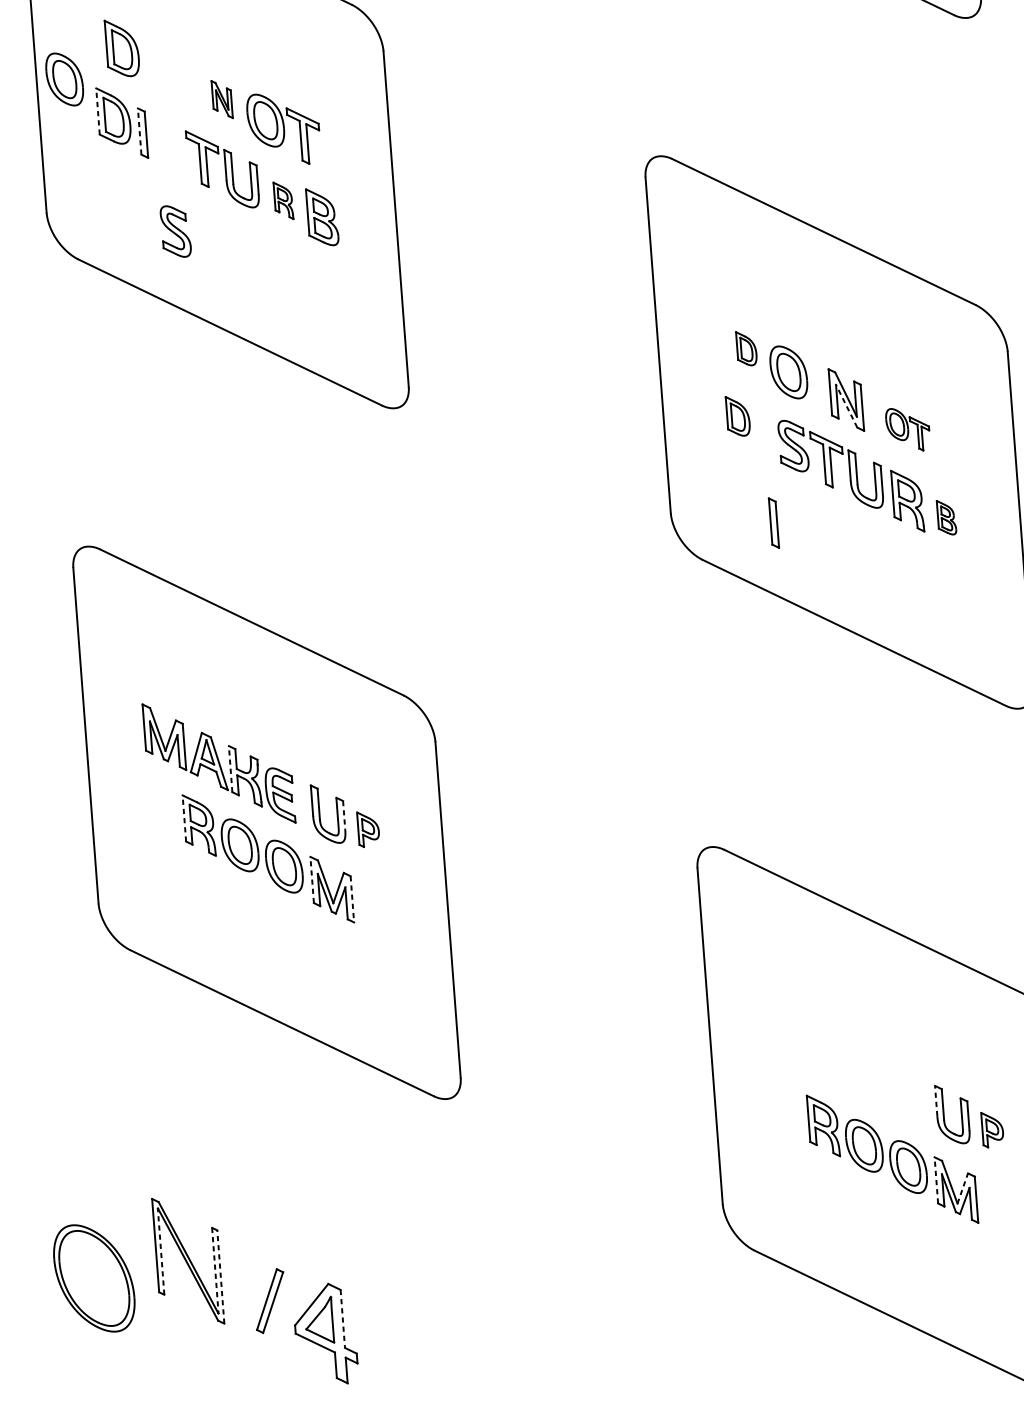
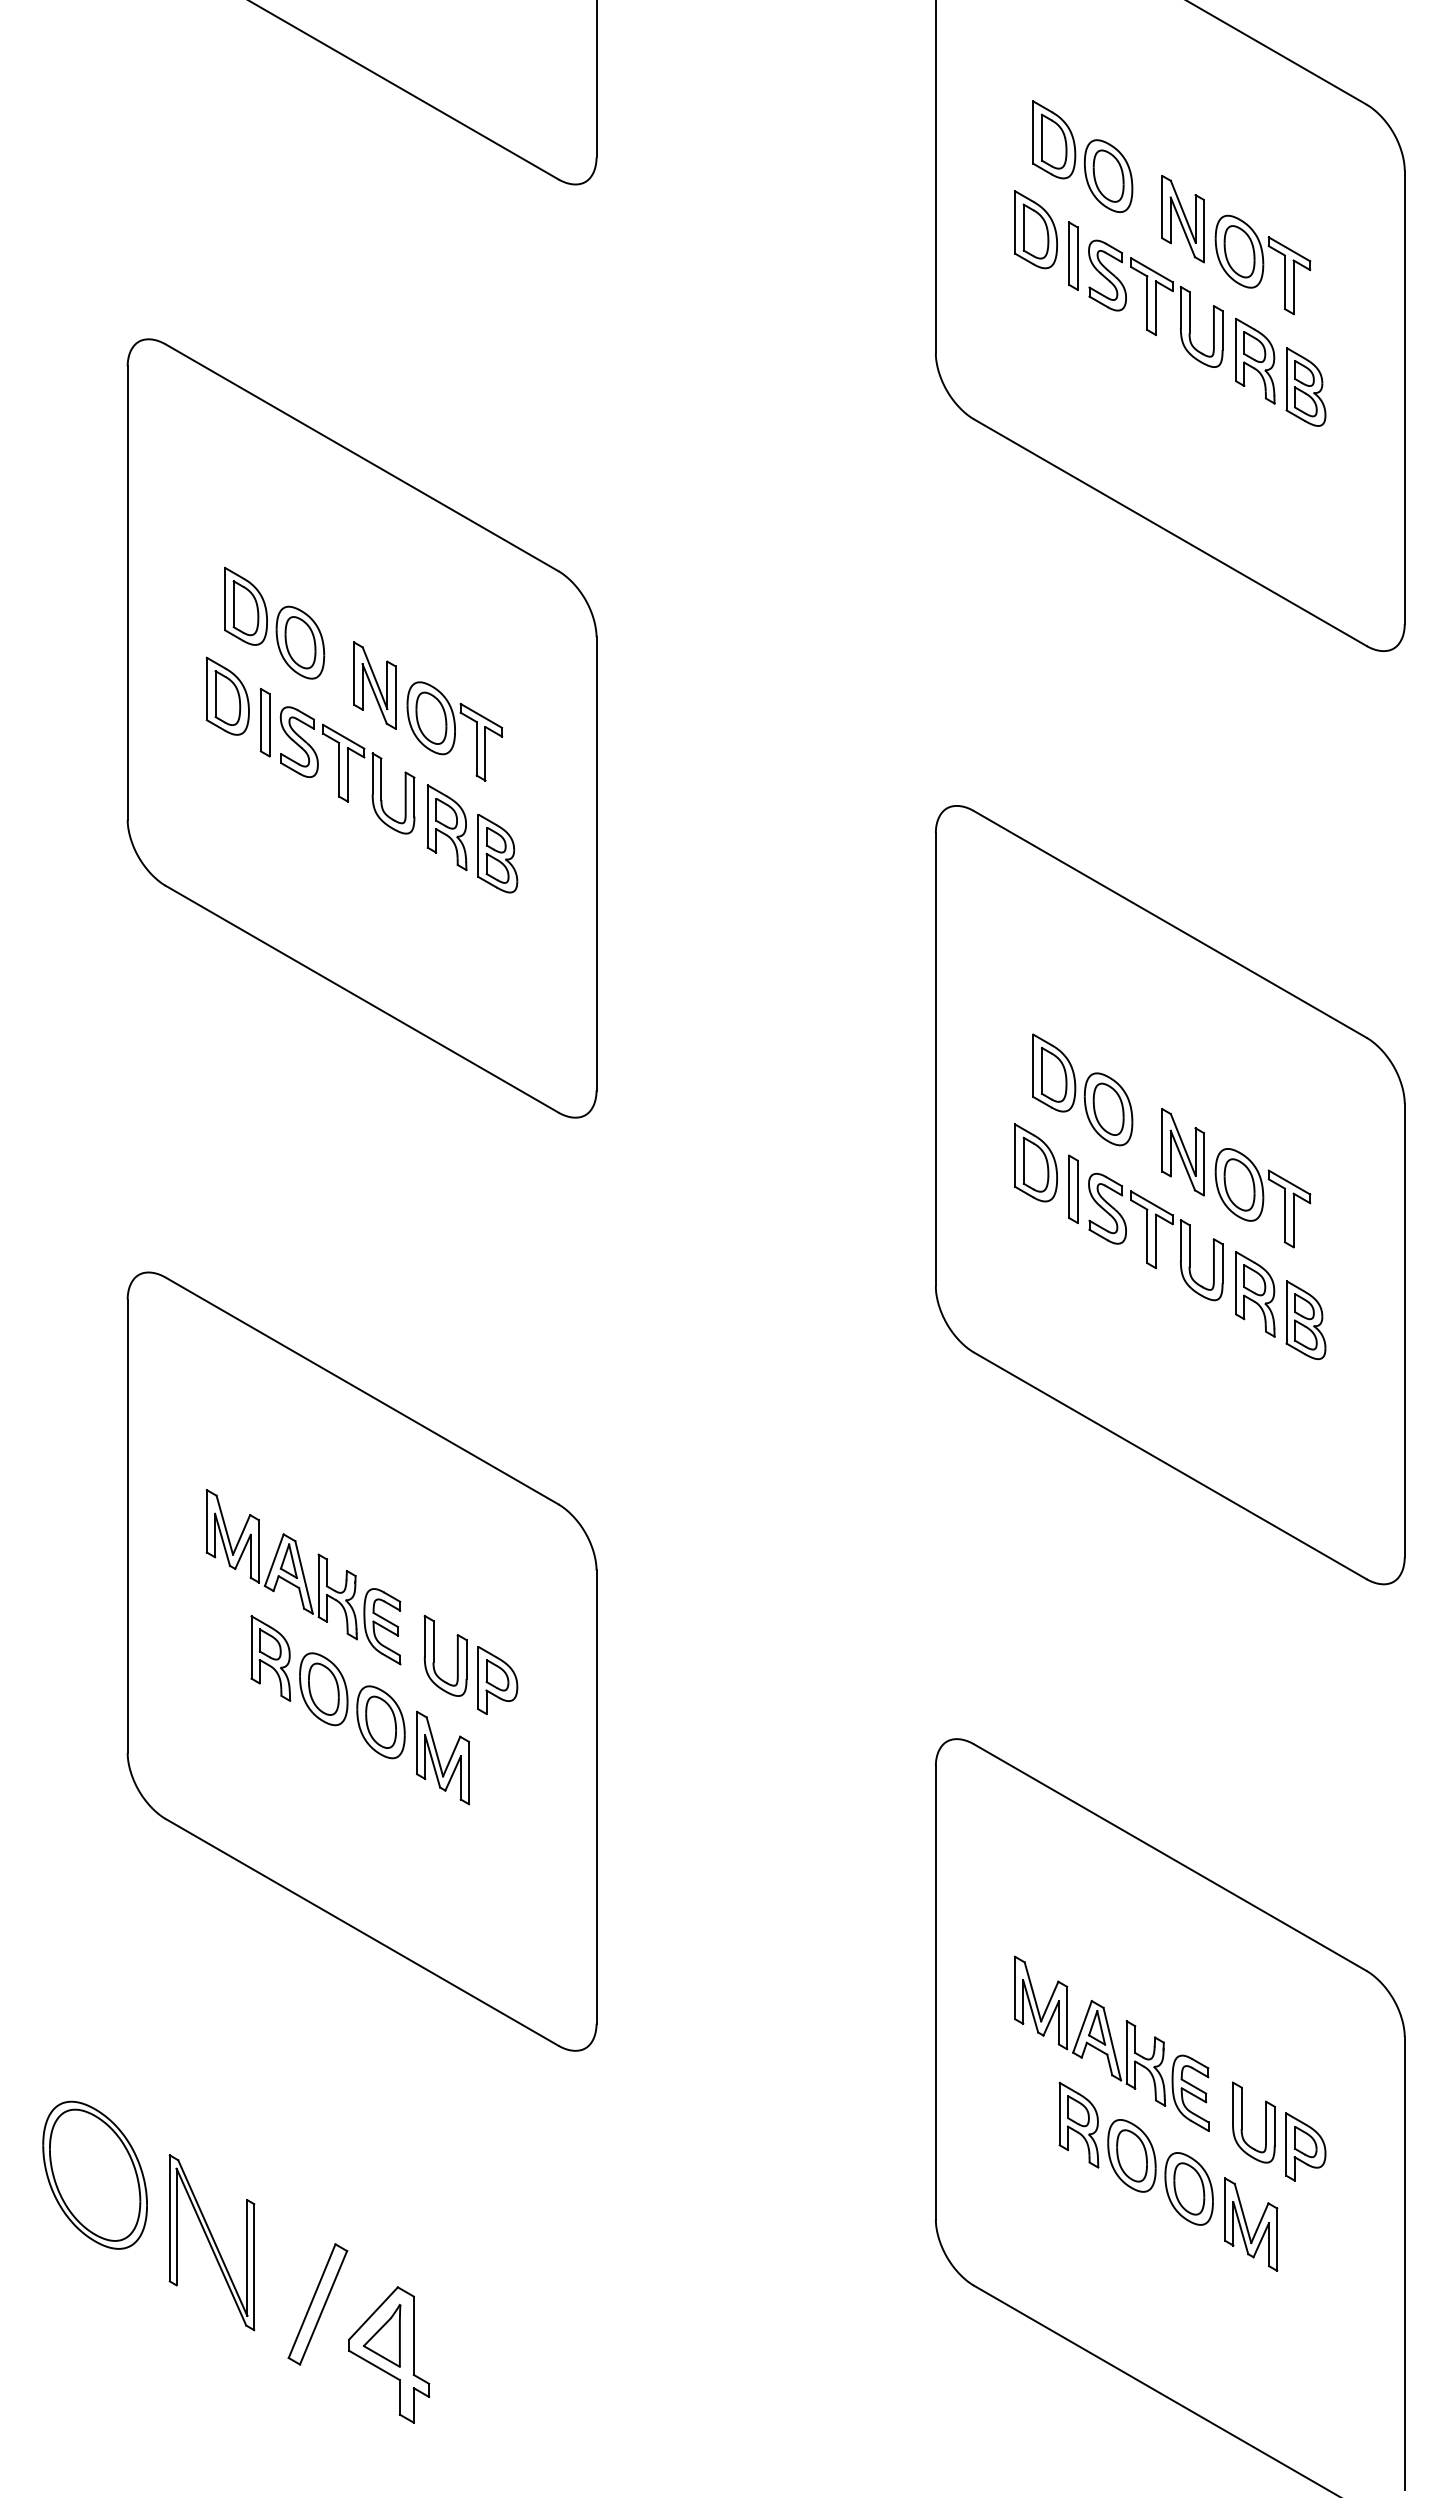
part: (64, 79) -> (300, 642), moved
part: (221, 99) -> (374, 685), size x1.67
line: (97, 111) -> (206, 688), dashed -> solid
line: (139, 131) -> (260, 719), dashed -> solid
part: (283, 200) -> (446, 827), size x1.67
part: (175, 231) -> (299, 741), moved
part: (746, 348) -> (1054, 1072), size x1.67
line: (846, 406) -> (1182, 1160), dashed -> solid
part: (737, 415) -> (1035, 1162), size x1.43
part: (907, 429) -> (1262, 1198), size x1.67
part: (946, 517) -> (1305, 1320), size x1.67
part: (773, 522) -> (1073, 1188), moved
line: (230, 768) -> (318, 1585), dashed -> solid
line: (344, 816) -> (466, 1660), dashed -> solid
line: (184, 818) -> (251, 1647), dashed -> solid
part: (368, 829) -> (497, 1680), size x1.43
line: (312, 879) -> (417, 1742), dashed -> solid
line: (352, 899) -> (469, 1773), dashed -> solid
part: (842, 1063) -> (1111, 2043), added
line: (935, 1100) -> (1232, 2102), dashed -> solid
part: (992, 1129) -> (1305, 2146), size x1.43
line: (936, 1180) -> (1225, 2209), dashed -> solid
line: (962, 1188) -> (1259, 2223), dashed -> solid
line: (161, 1251) -> (176, 2226), dashed -> solid
line: (215, 1270) -> (247, 2258), dashed -> solid
line: (221, 1276) -> (254, 2266), dashed -> solid
part: (93, 1277) -> (94, 2174), moved
part: (269, 1301) -> (317, 2304), size x1.43
line: (342, 1319) -> (413, 2336), dashed -> solid

